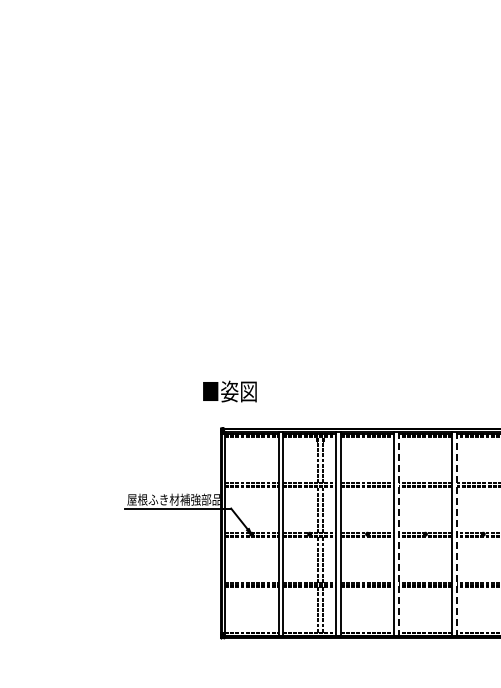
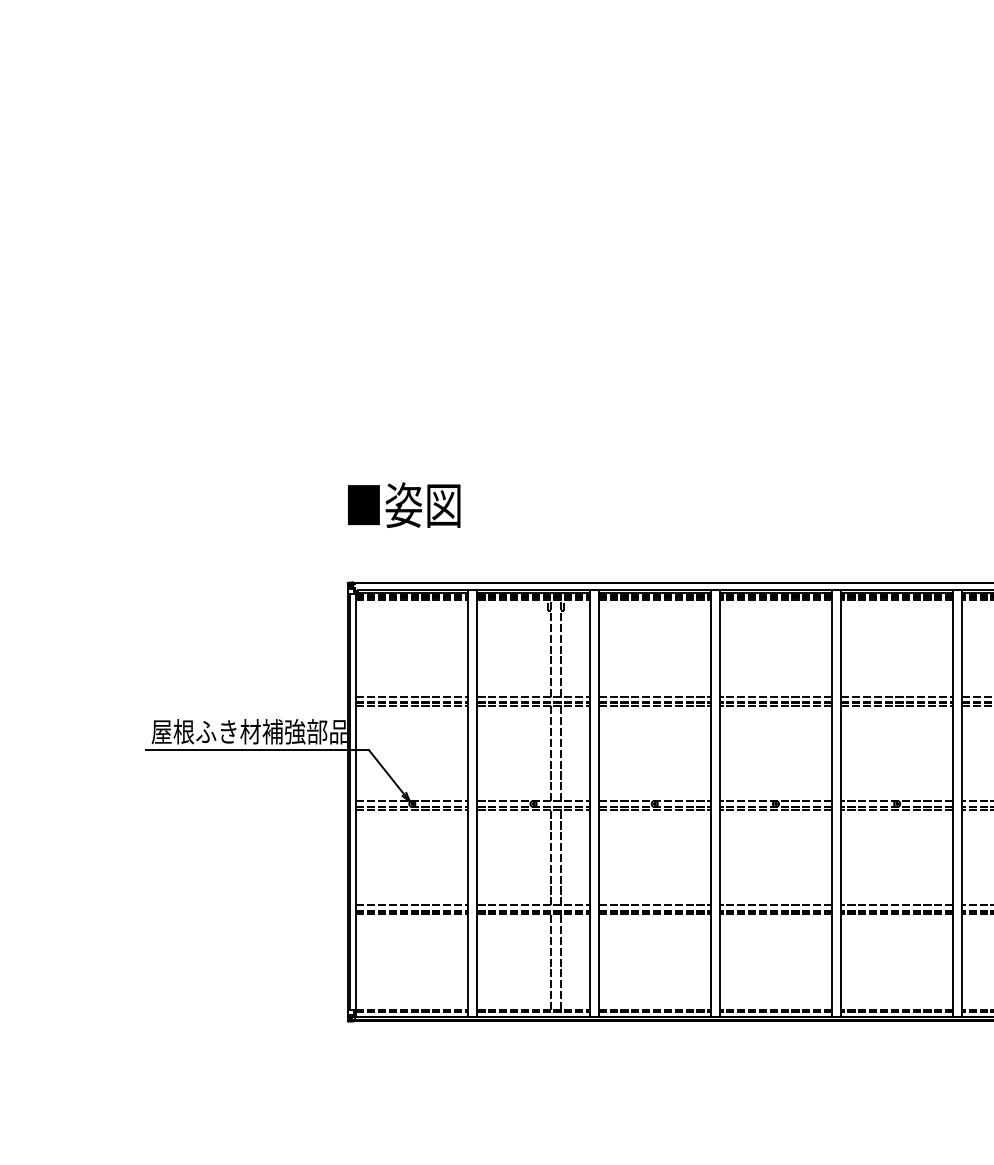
text: (229, 391) -> (403, 505), moved
line: (398, 533) -> (719, 802), dashed -> solid
line: (456, 533) -> (840, 802), dashed -> solid

